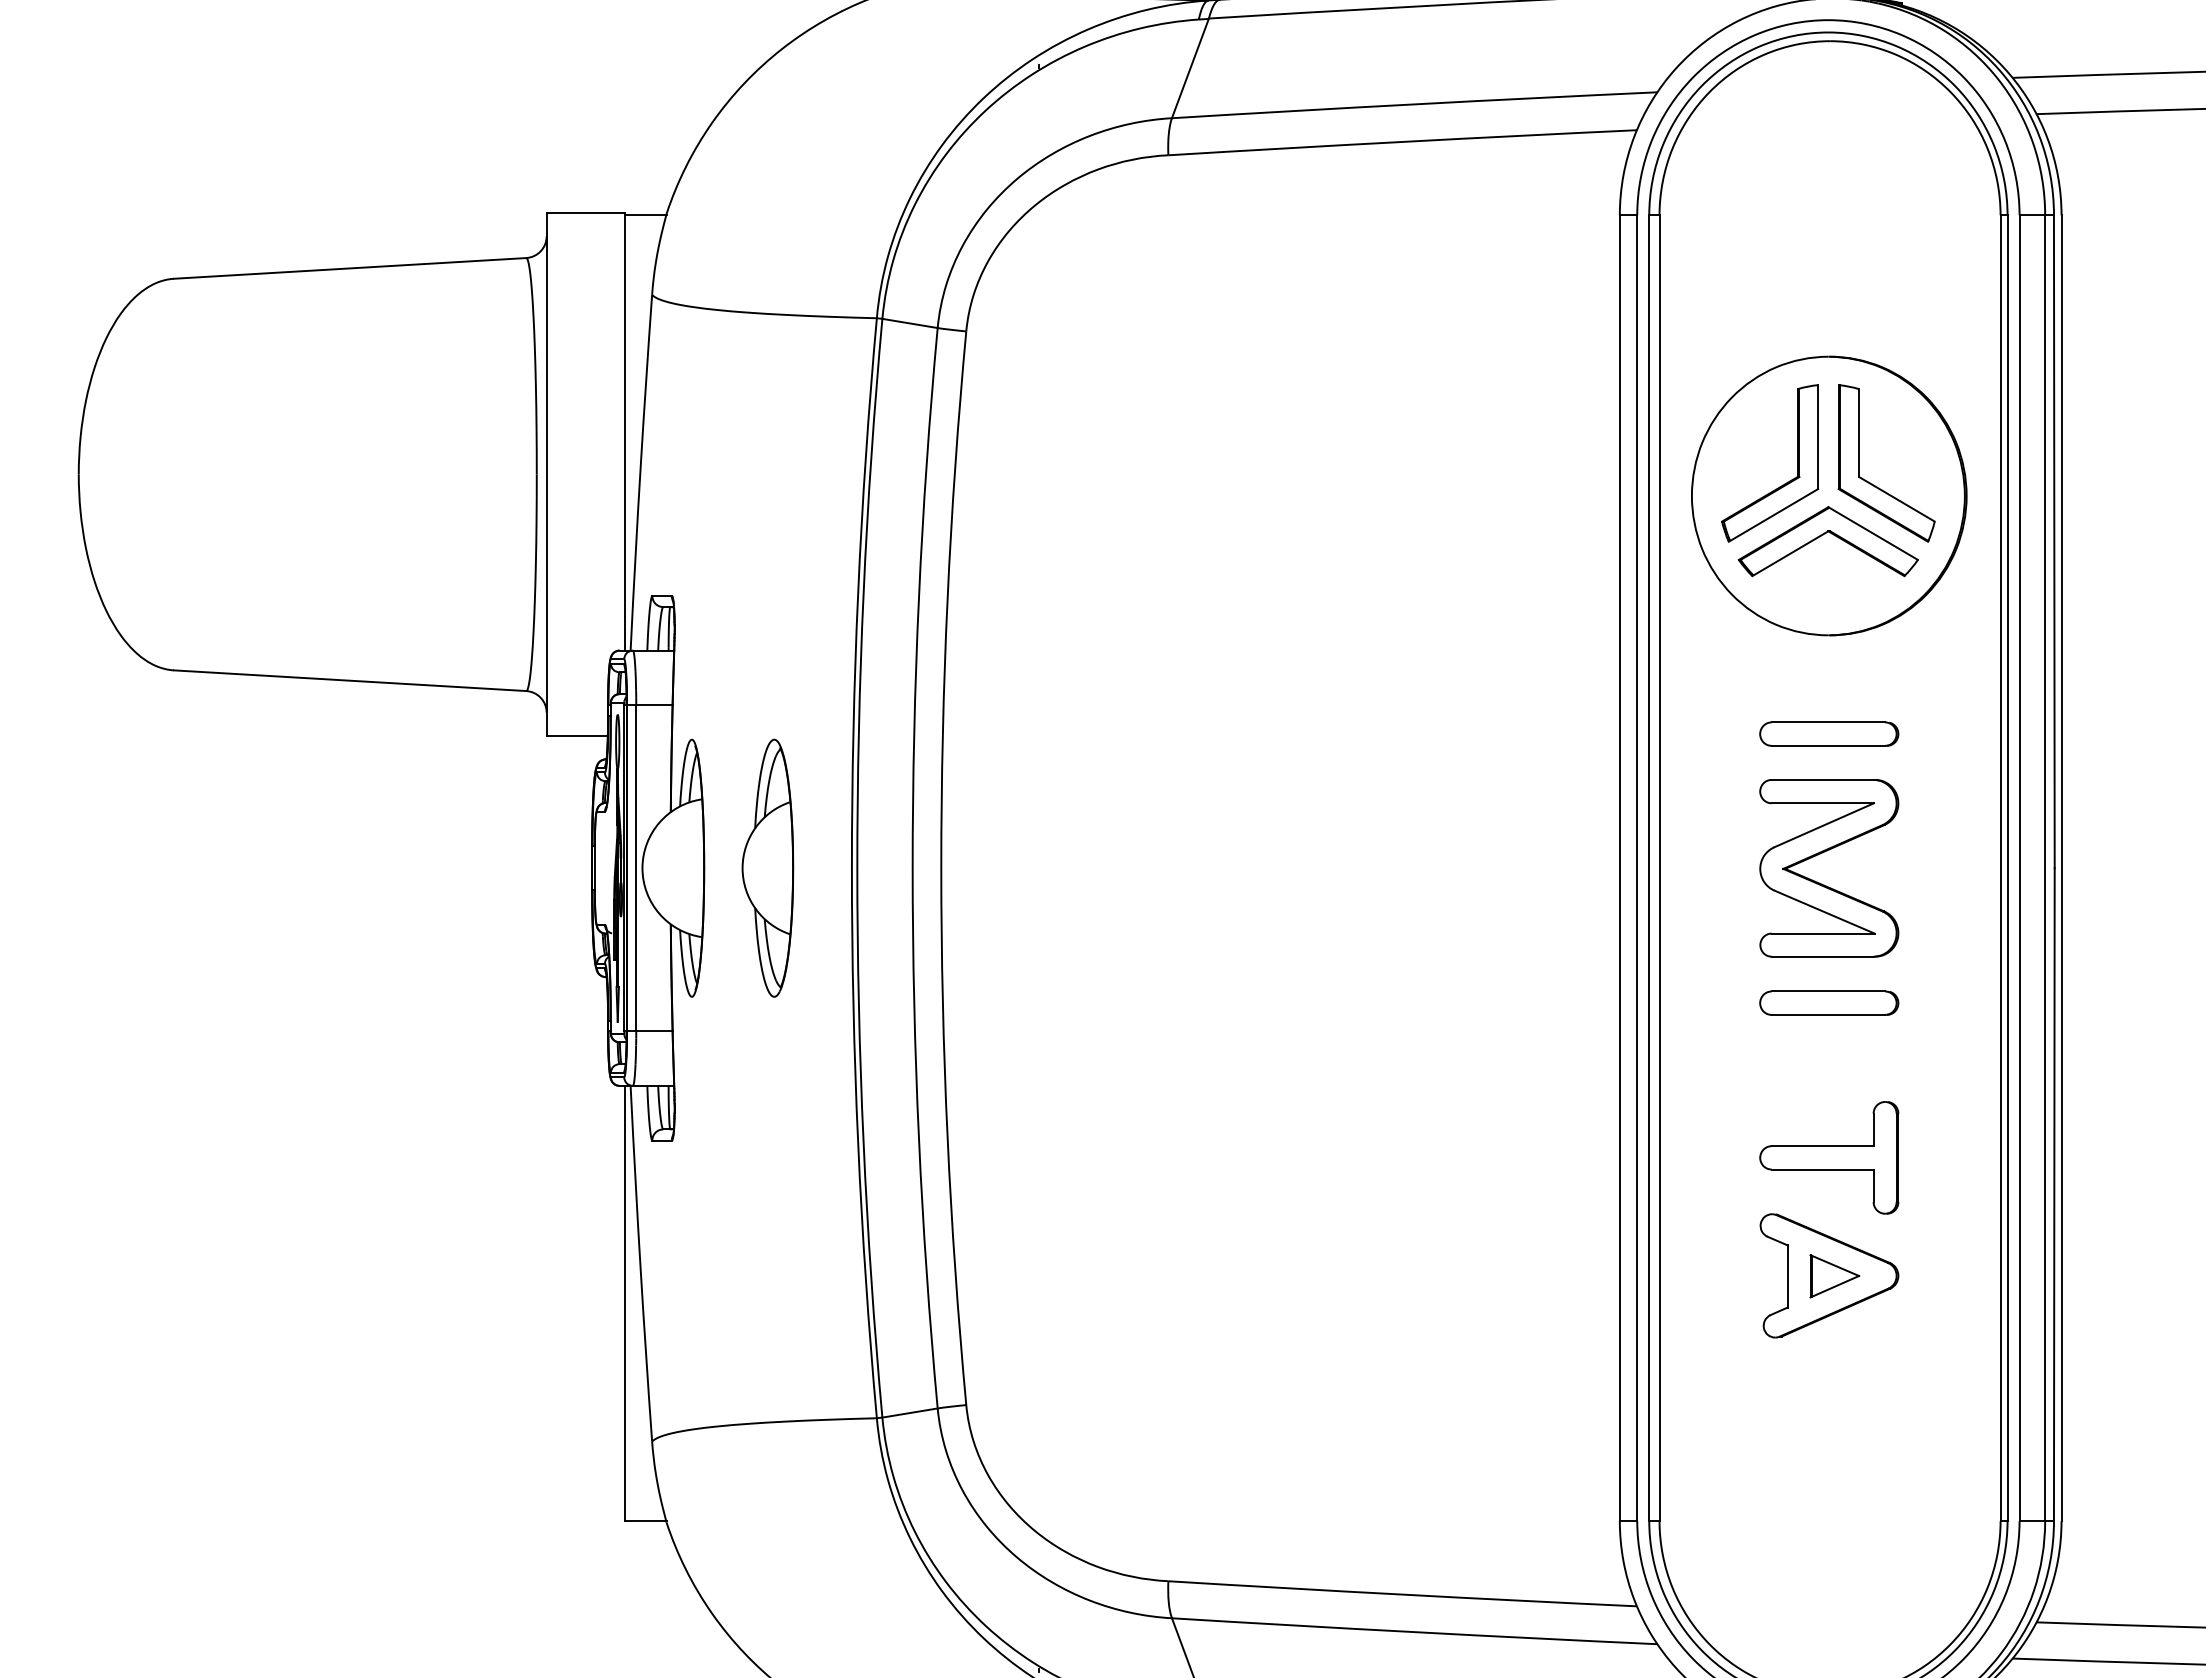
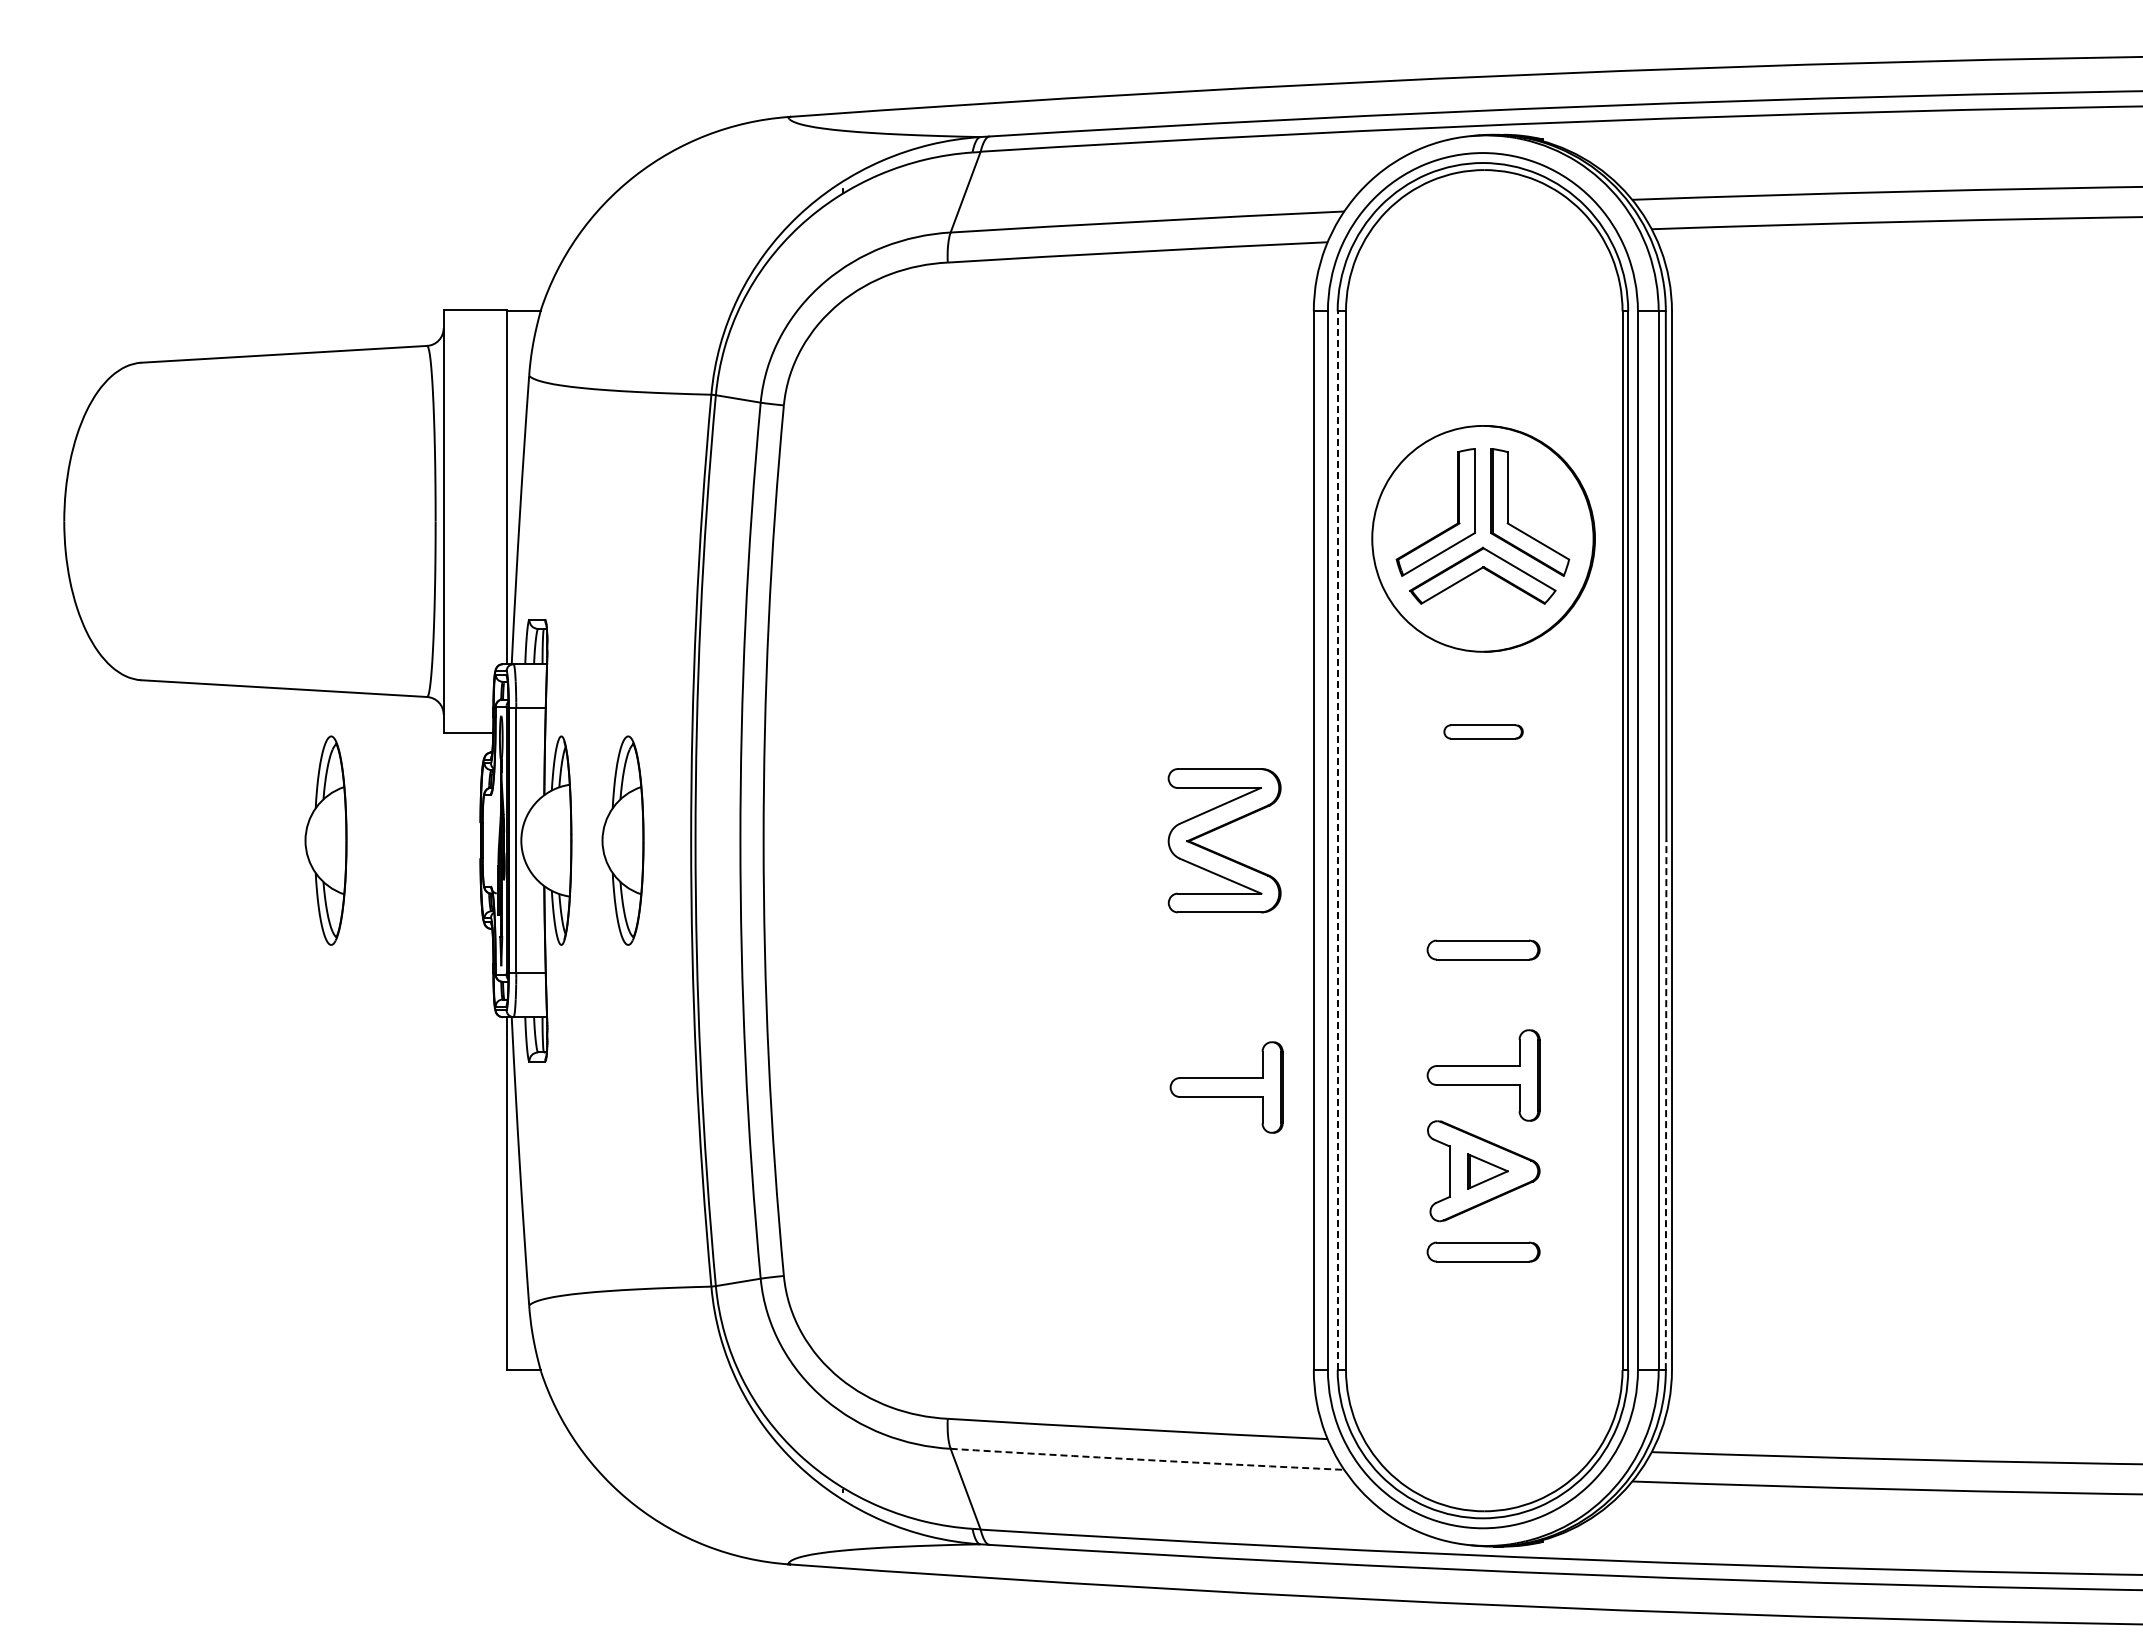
part: (1829, 733) -> (1483, 731), size x0.7
part: (1821, 854) -> (1218, 829), moved
part: (400, 868) -> (325, 840), added
line: (1649, 868) -> (1337, 840), solid -> dashed
part: (1512, 1172) -> (1226, 1087), added
line: (2054, 1194) -> (1666, 1105), solid -> dashed
part: (1829, 1374) -> (1483, 1251), added
arc: (1414, 1632) -> (1147, 1460), solid -> dashed

